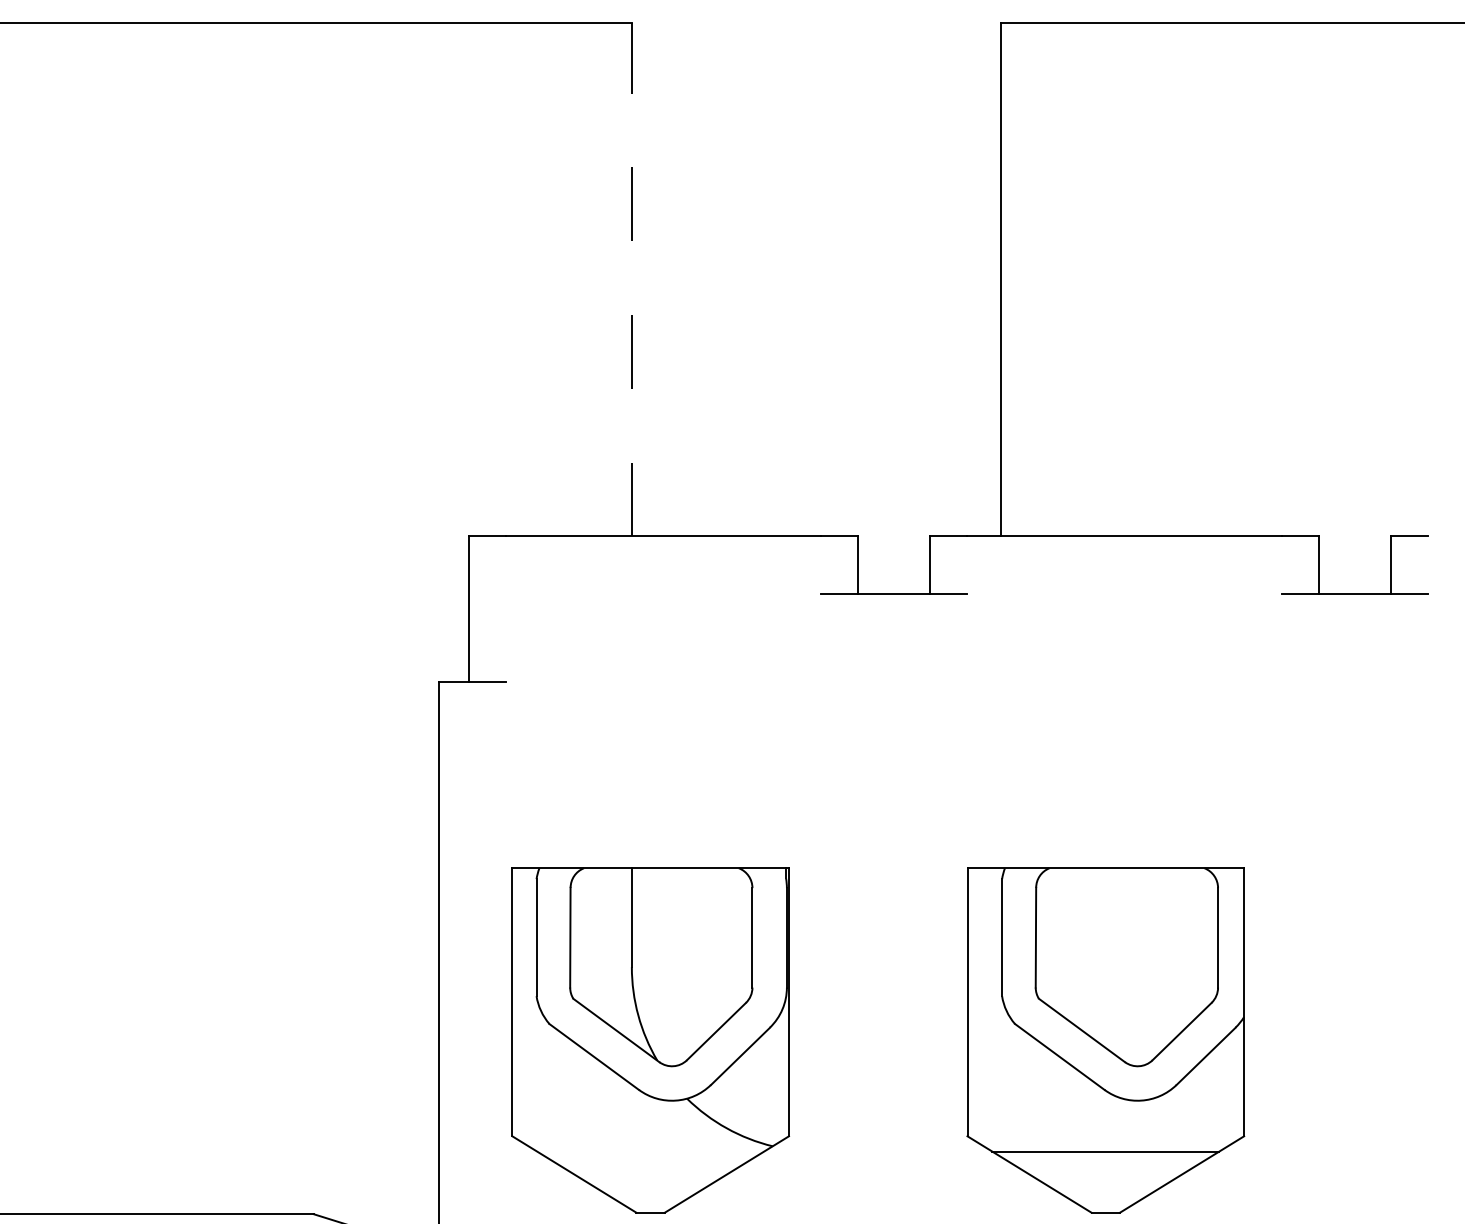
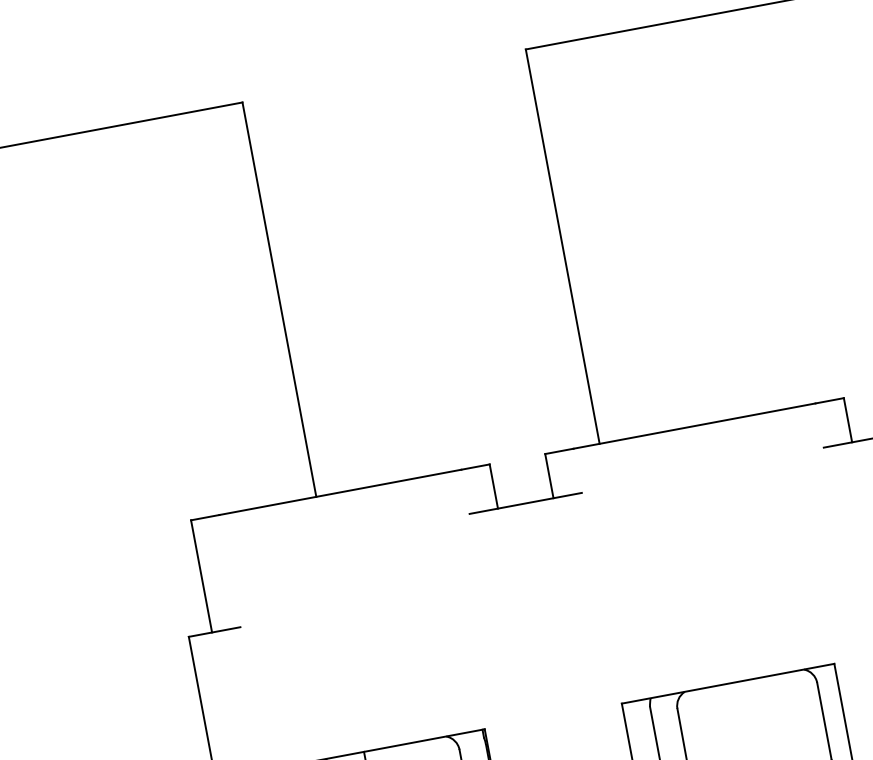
line: (631, 279) -> (279, 299), dashed -> solid

